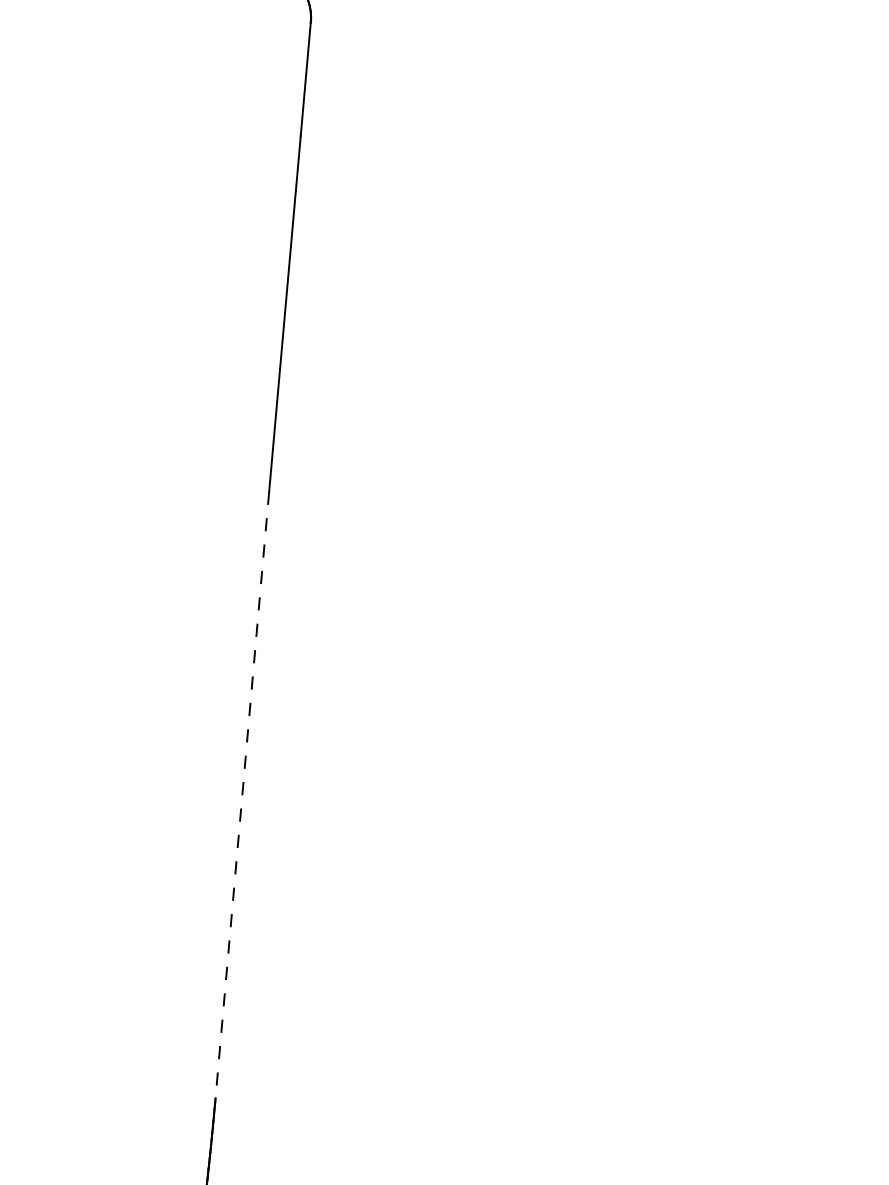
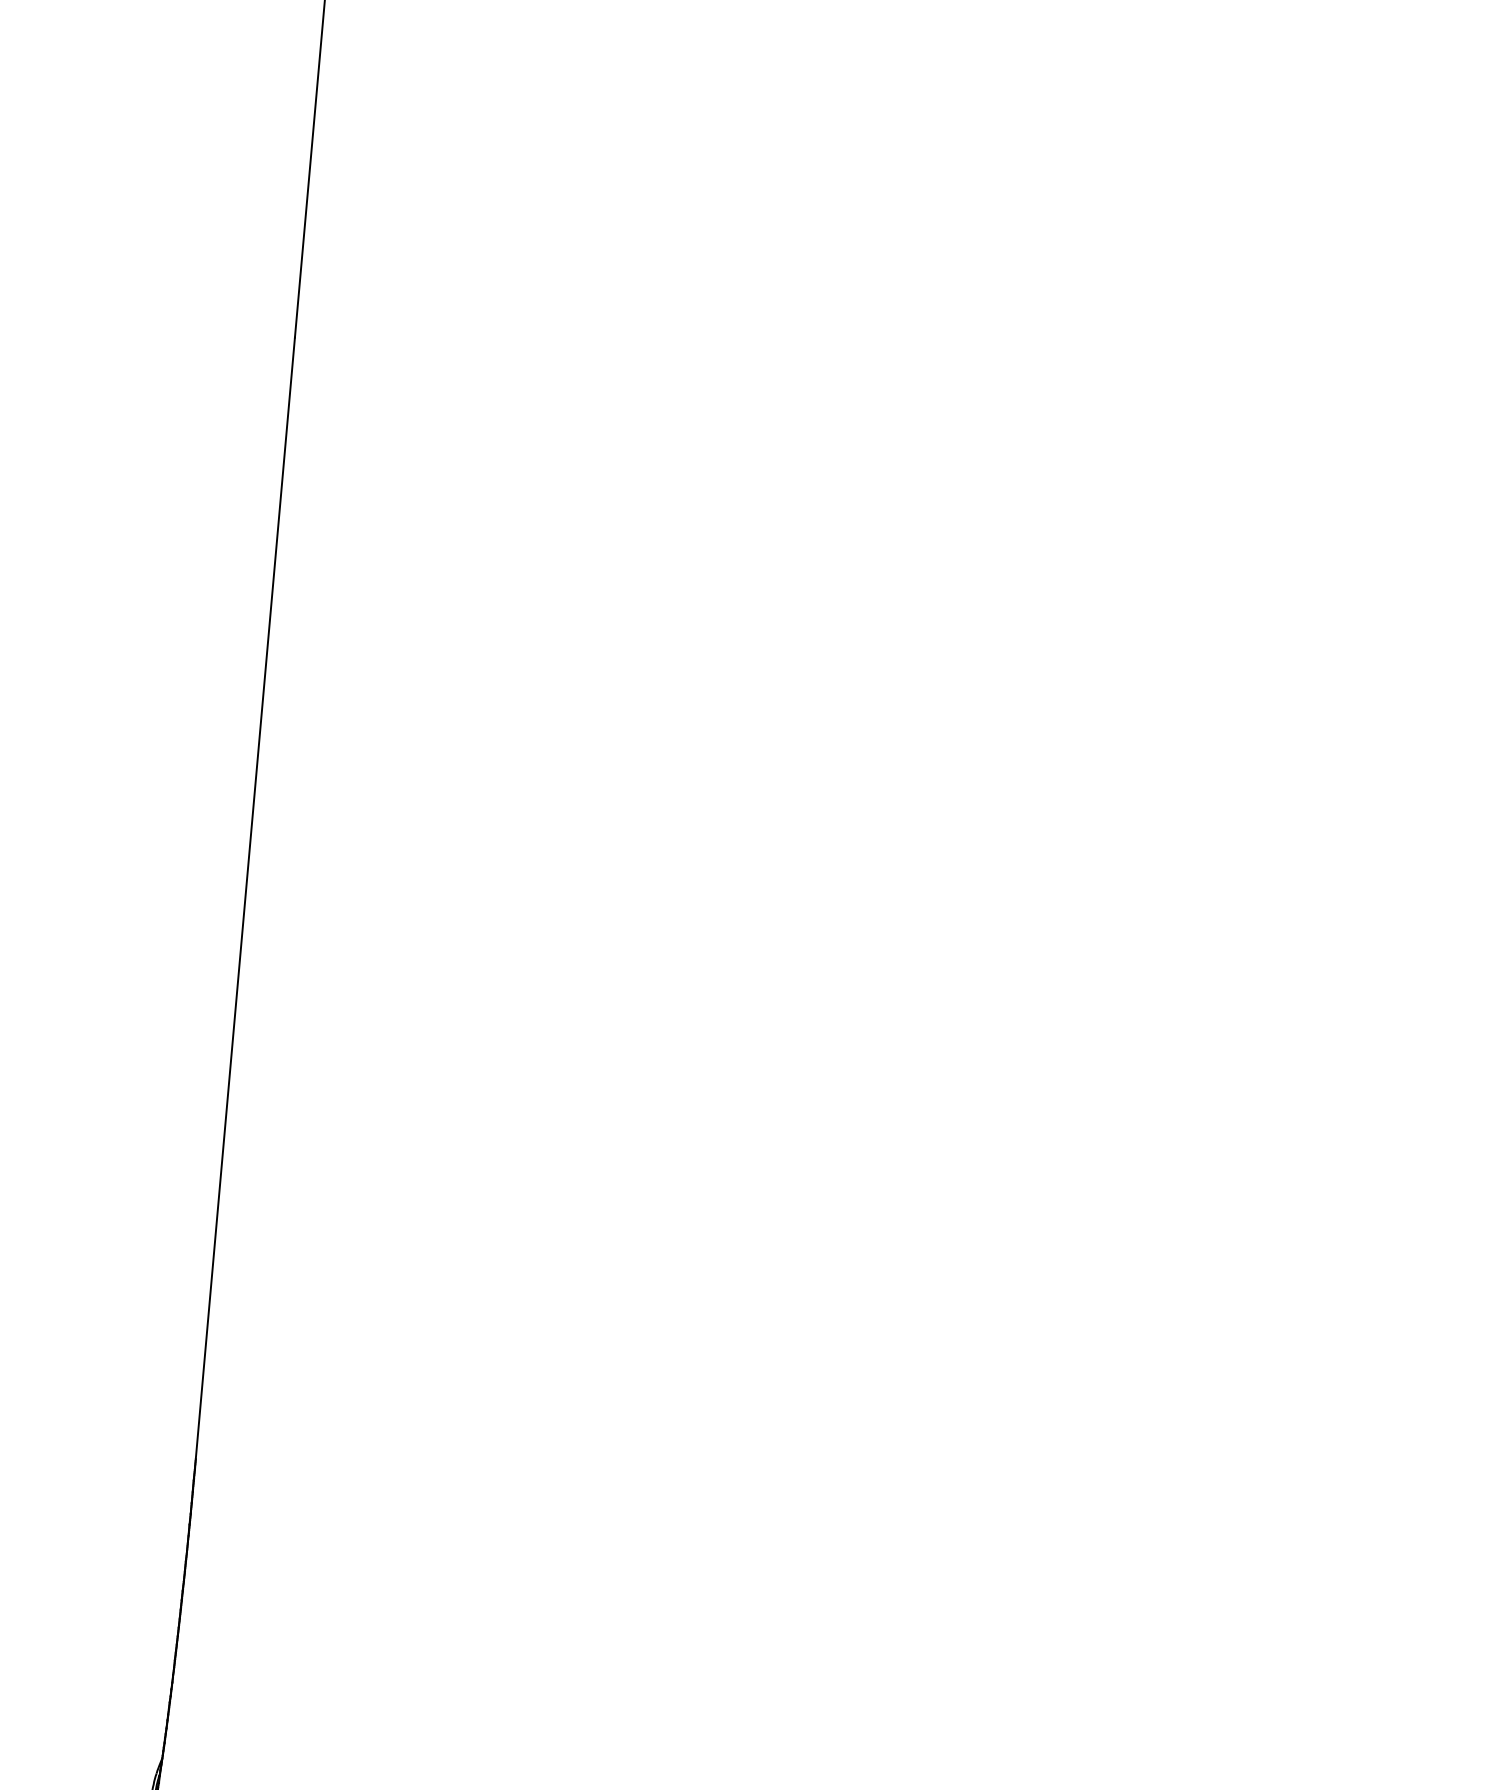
line: (242, 797) -> (245, 903), dashed -> solid

